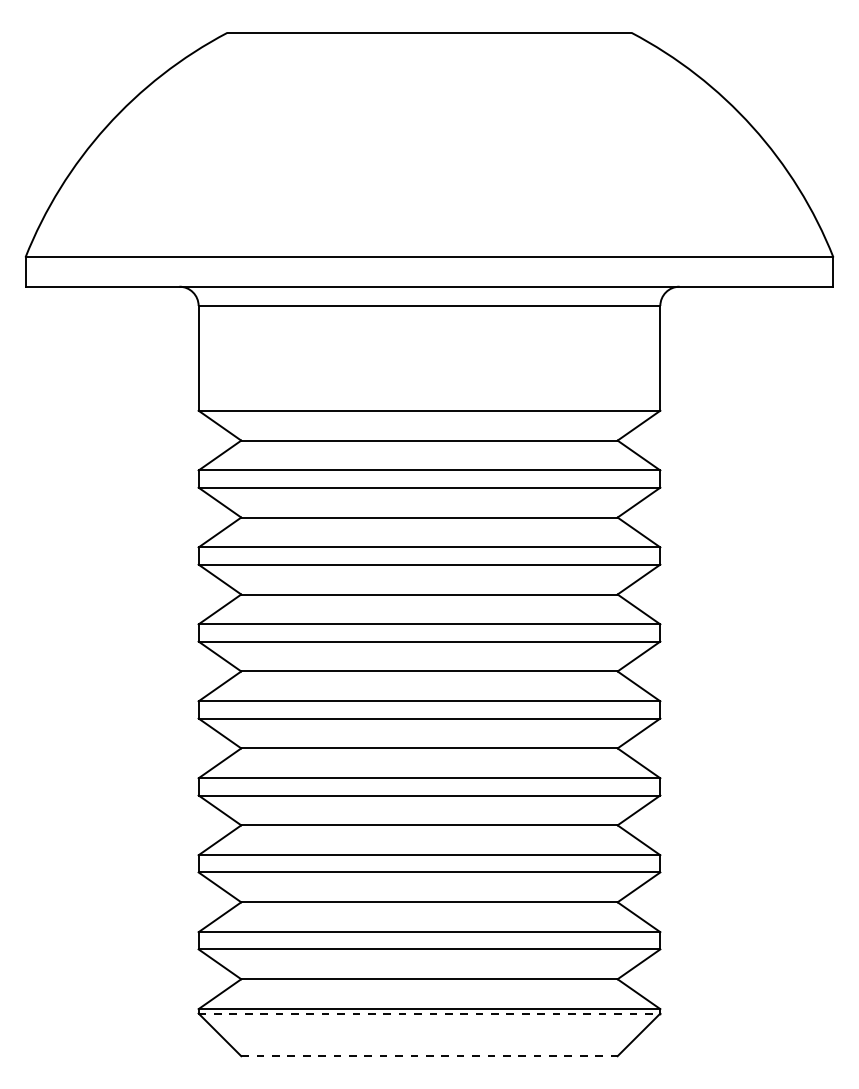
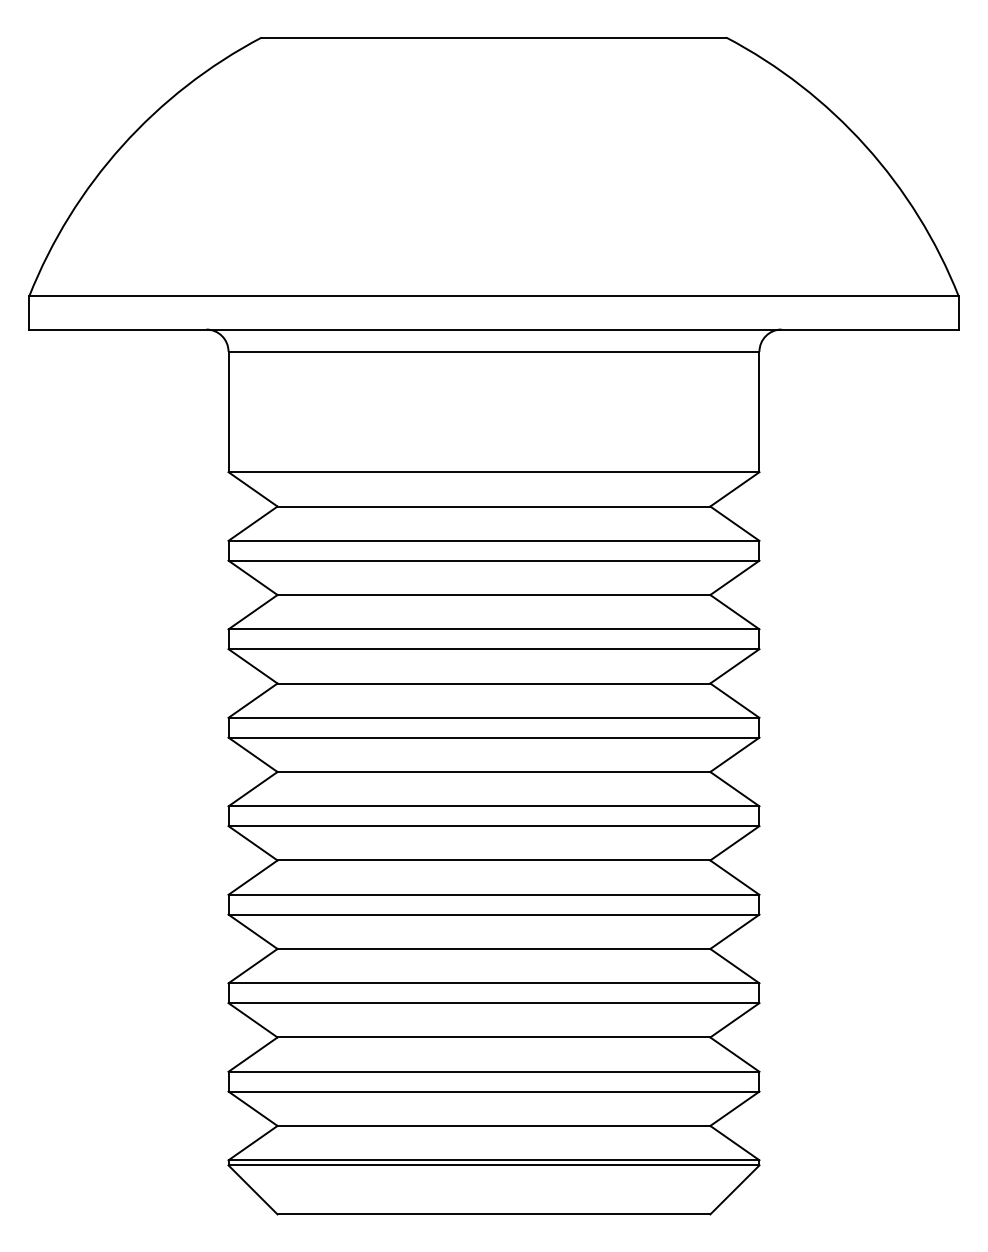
line: (429, 1013) -> (494, 1165), dashed -> solid
line: (429, 1056) -> (494, 1214), dashed -> solid

